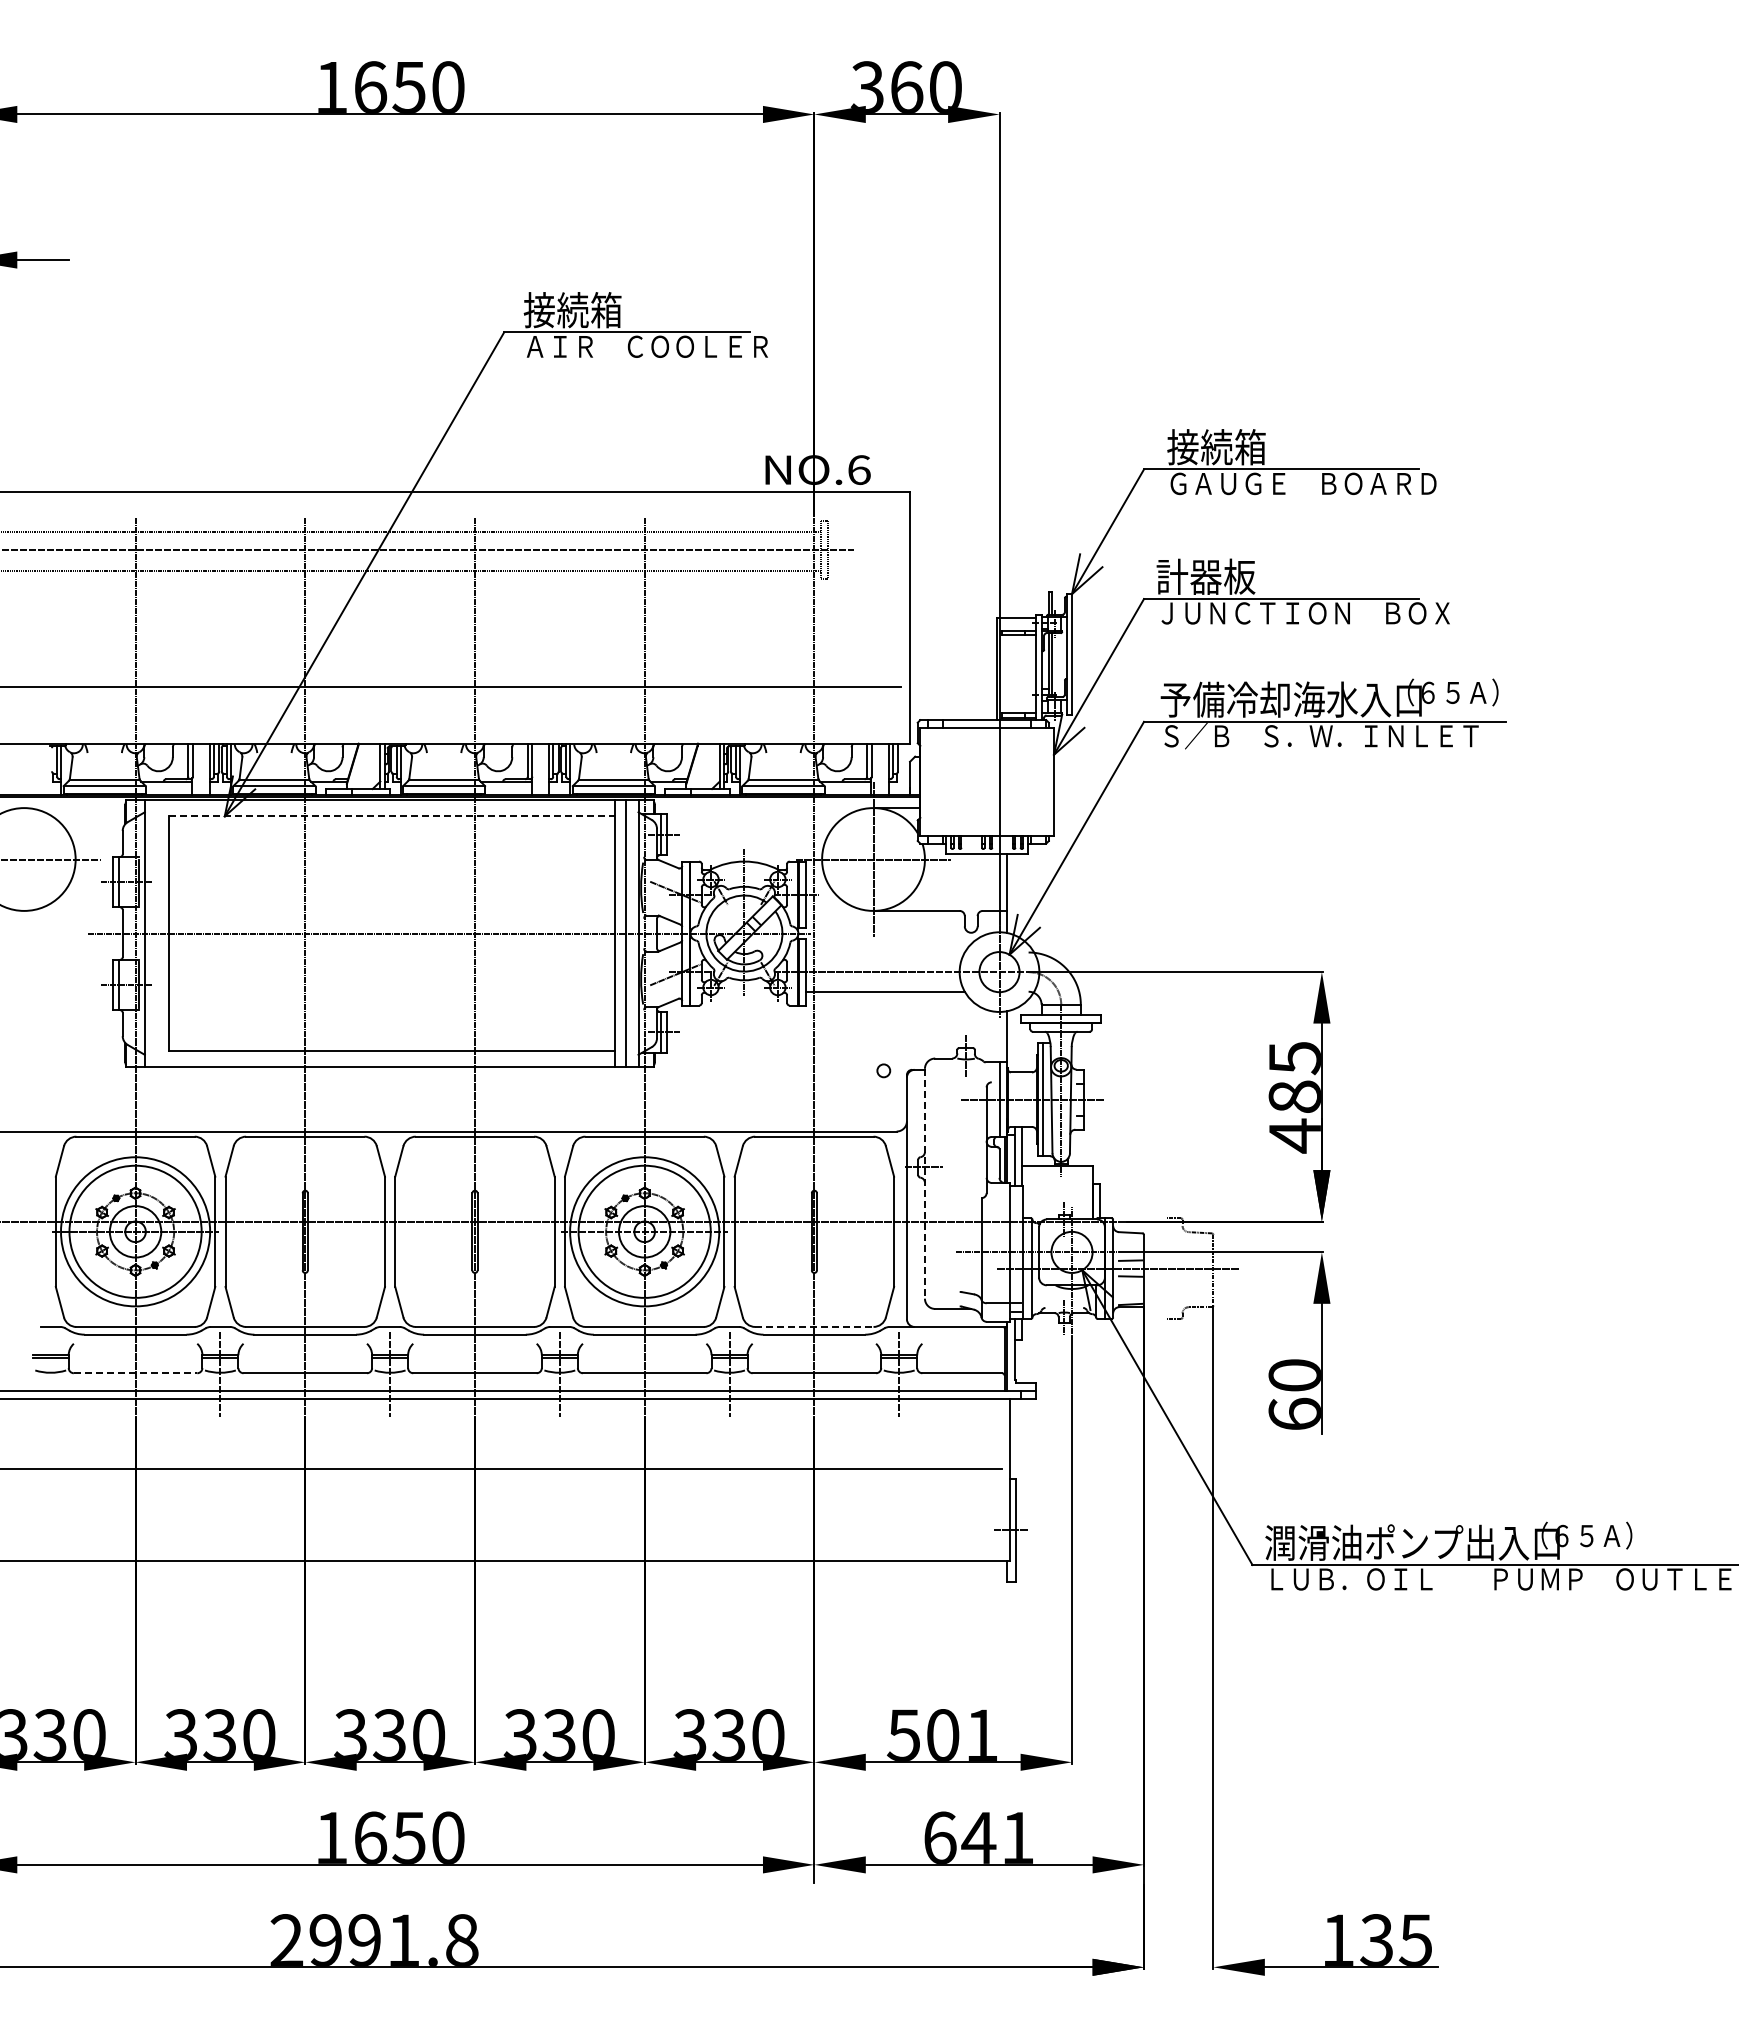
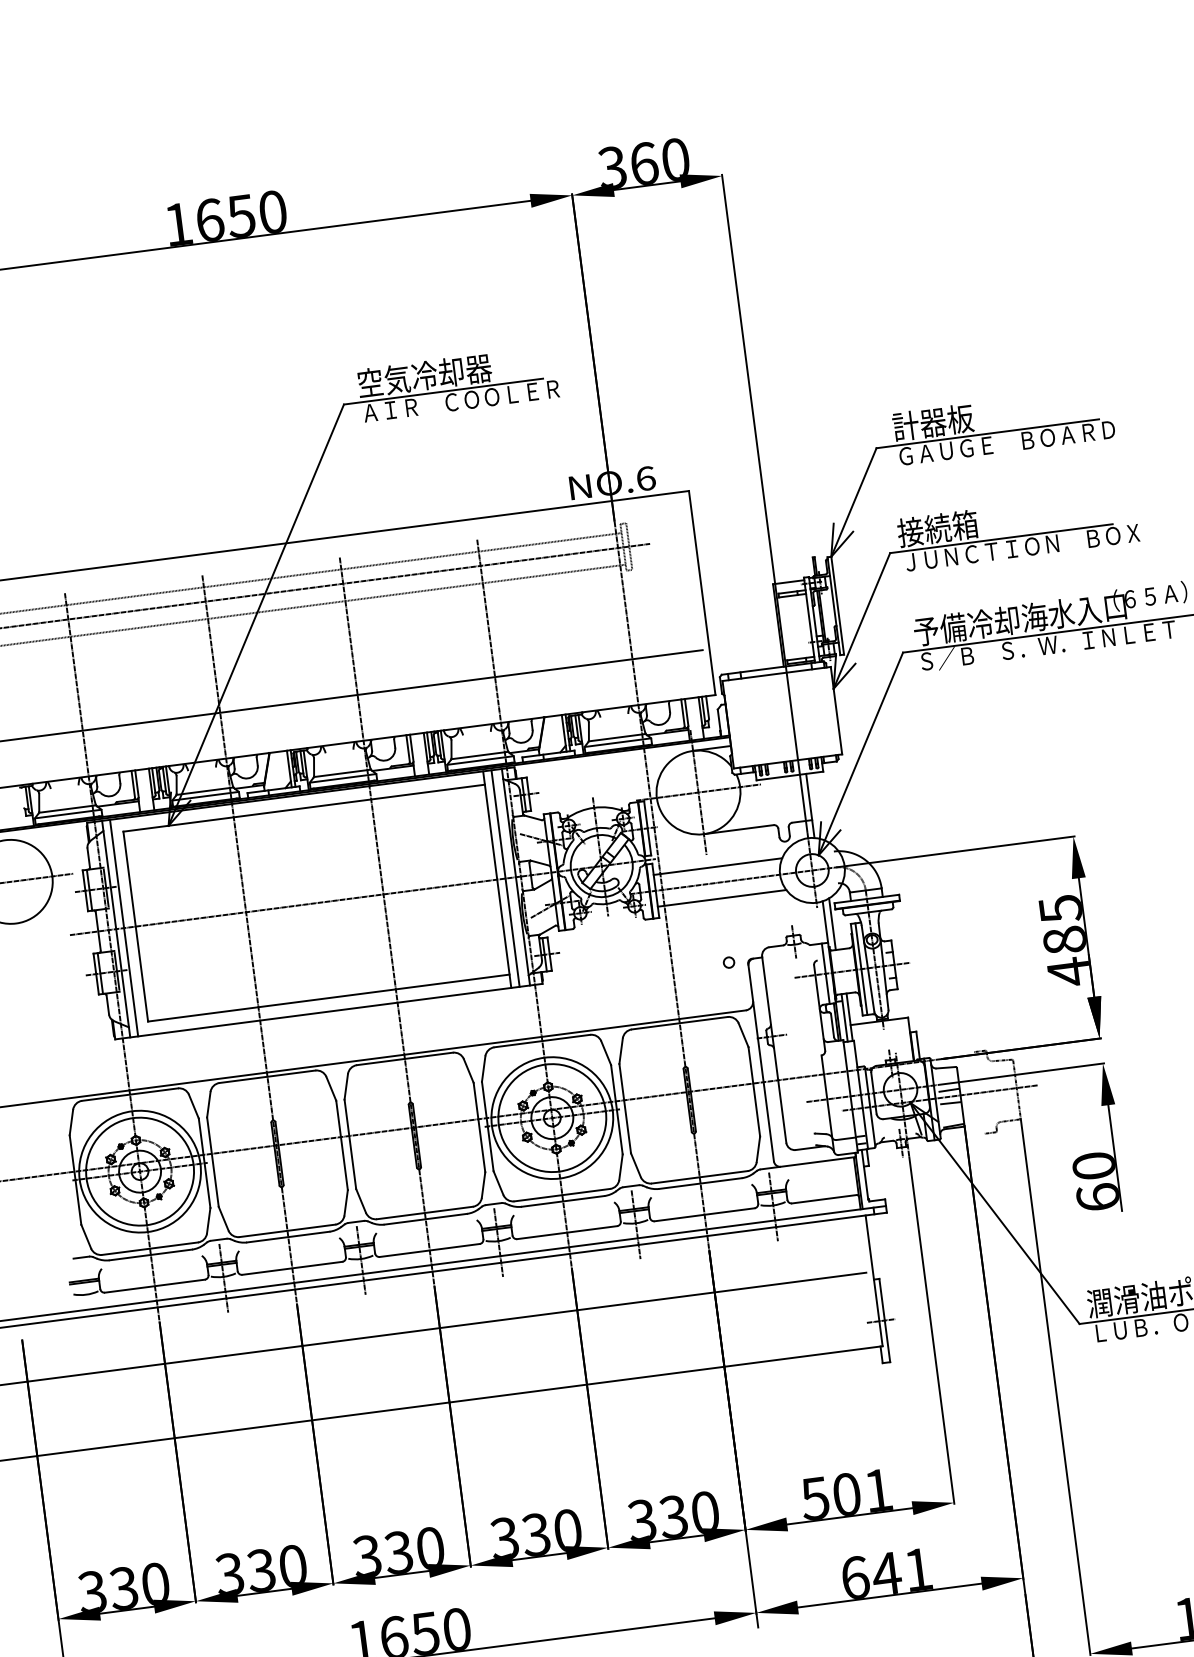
text: (606, 310) -> (424, 376), 接続箱 -> 空気冷却器
text: (1216, 447) -> (932, 422), 接続箱 -> 計器板
text: (1205, 576) -> (937, 528), 計器板 -> 接続箱
line: (392, 816) -> (304, 808), dashed -> solid
line: (154, 933) -> (124, 928), added
line: (885, 952) -> (717, 866), added
line: (1015, 1040) -> (832, 924), added
line: (924, 1183) -> (773, 1049), dashed -> solid
line: (814, 1326) -> (699, 1176), dashed -> solid
line: (135, 1373) -> (154, 1286), dashed -> solid

